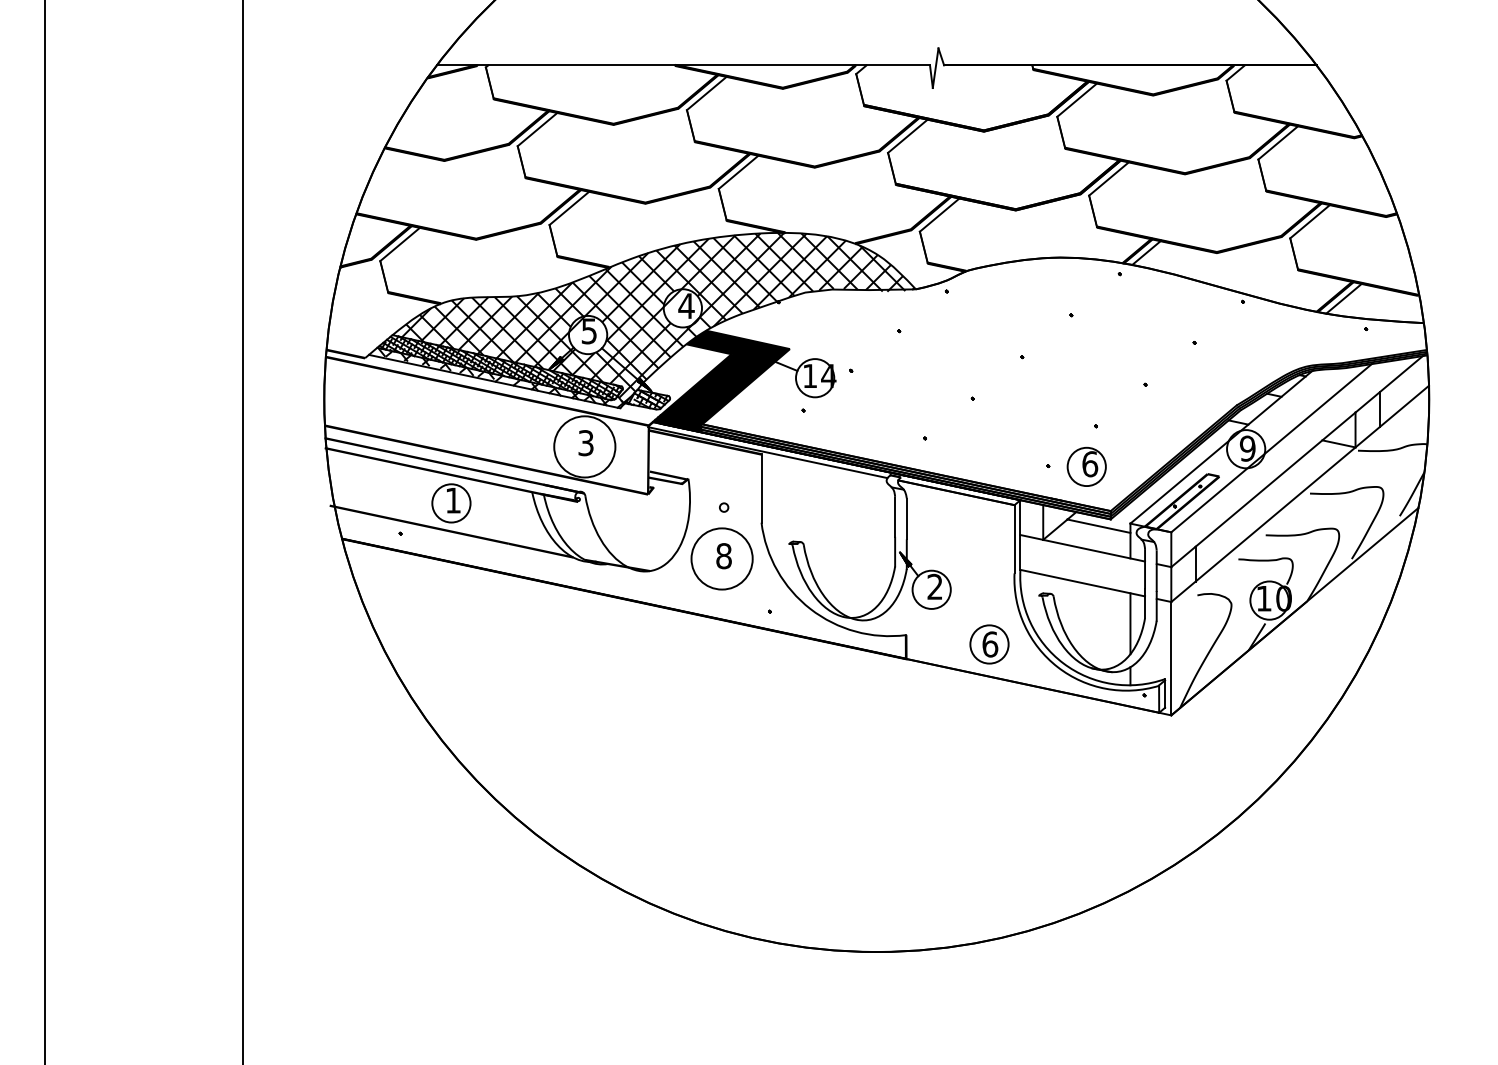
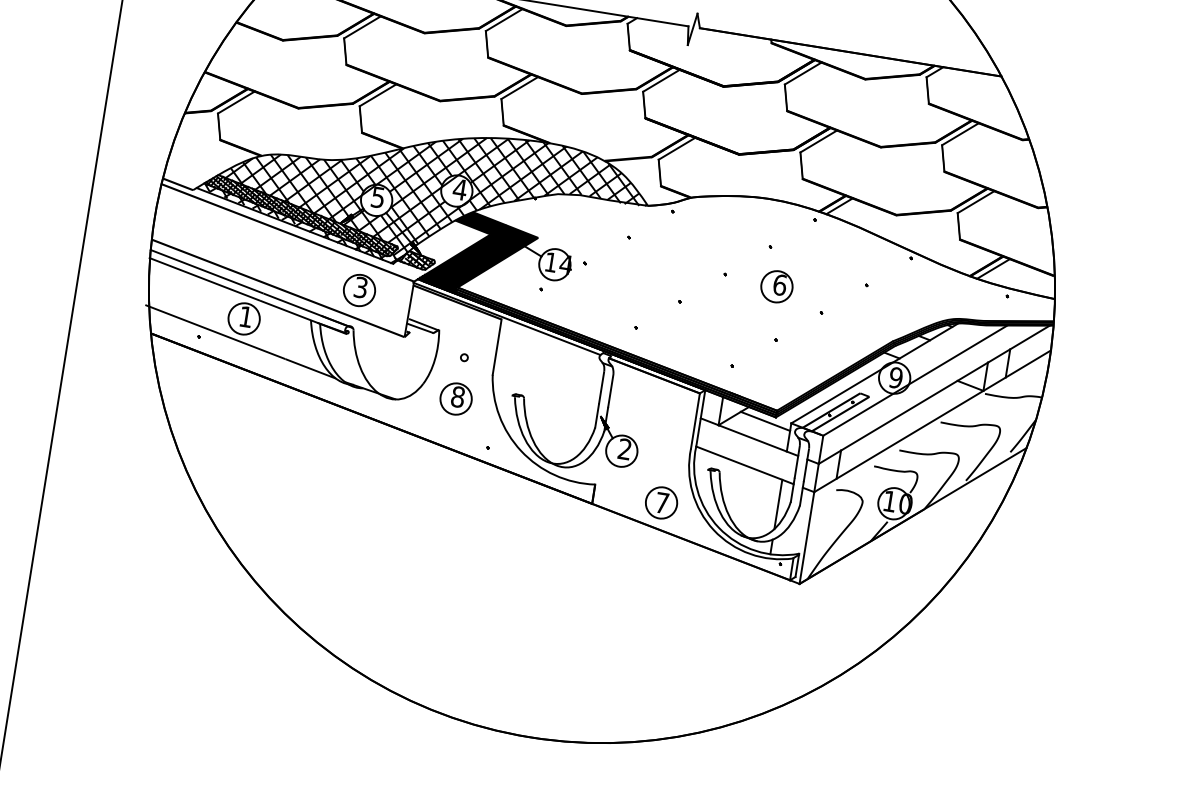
circle: (584, 446) -> (359, 290), size x0.62
part: (1086, 466) -> (776, 286), moved
circle: (722, 558) -> (456, 398), size x0.62
text: (990, 644) -> (662, 503), 6 -> 7

